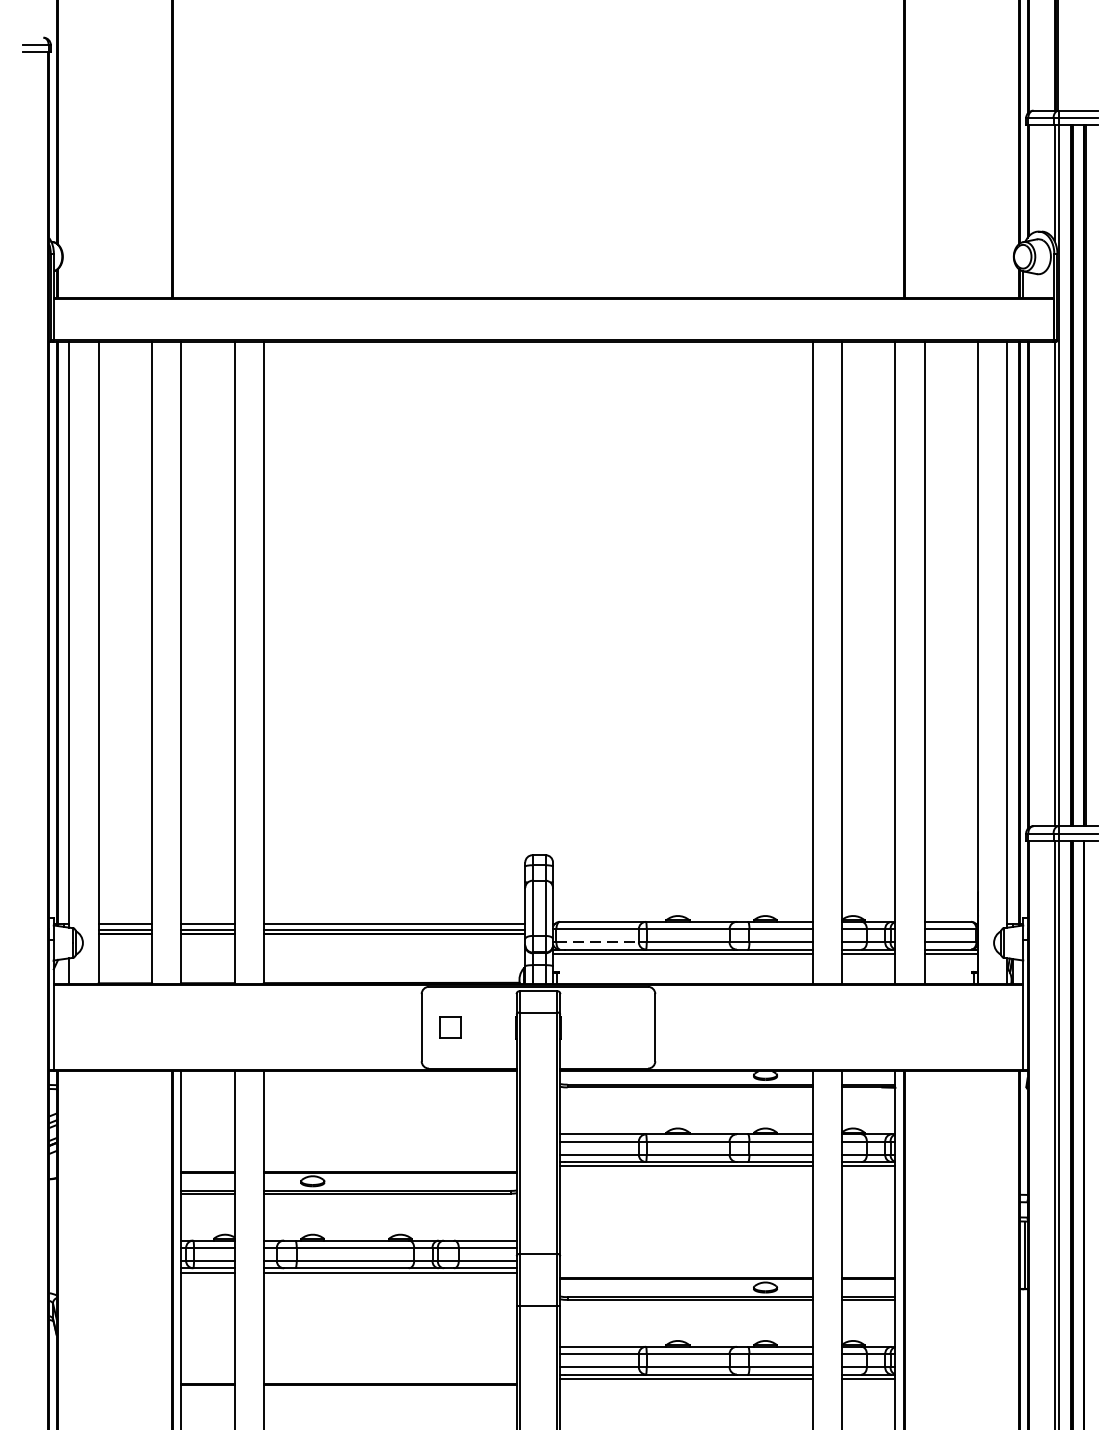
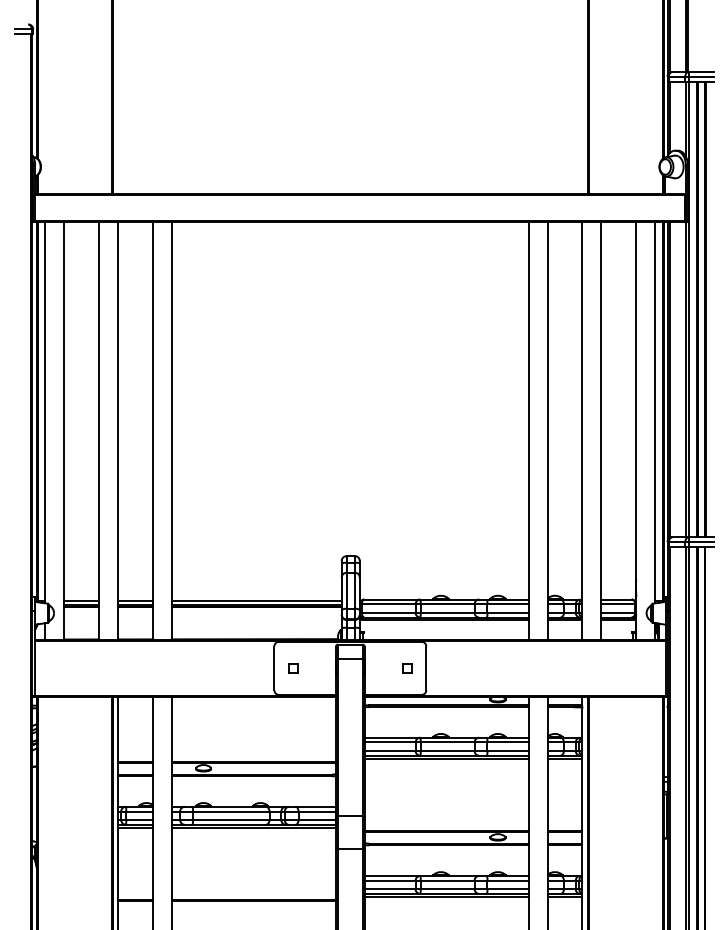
line: (597, 941) -> (388, 612), dashed -> solid
part: (451, 1027) -> (293, 668), size x0.62
part: (626, 1027) -> (407, 668), added

